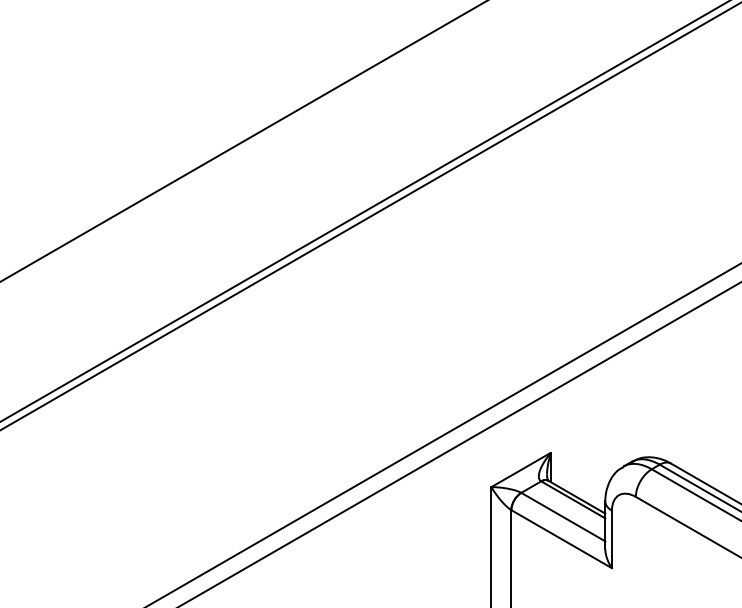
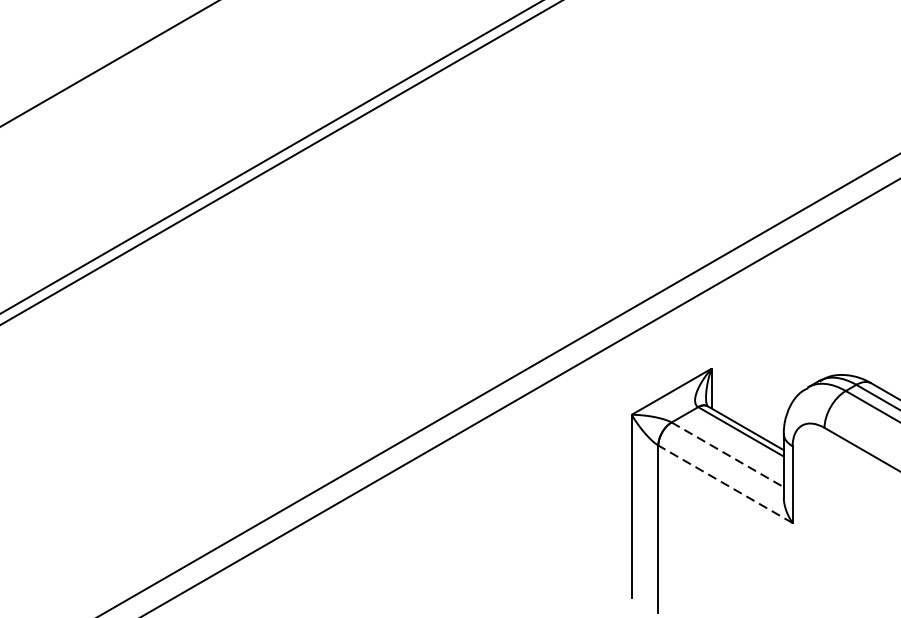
line: (563, 517) -> (727, 455), solid -> dashed
line: (561, 538) -> (725, 483), solid -> dashed

